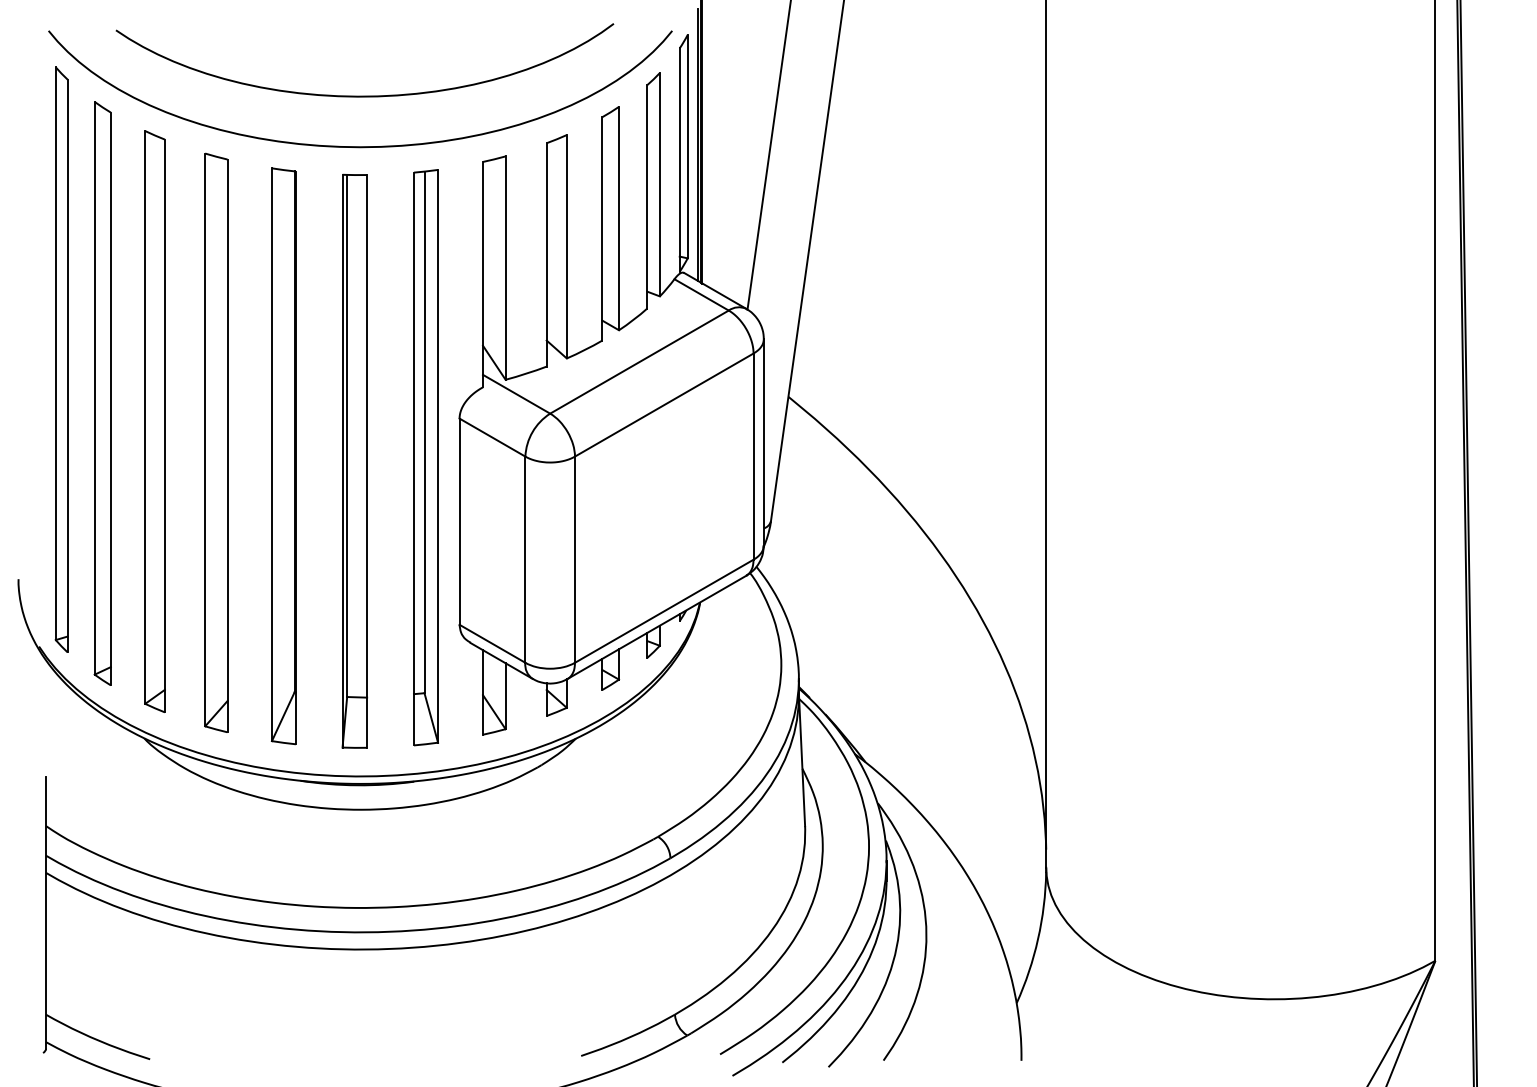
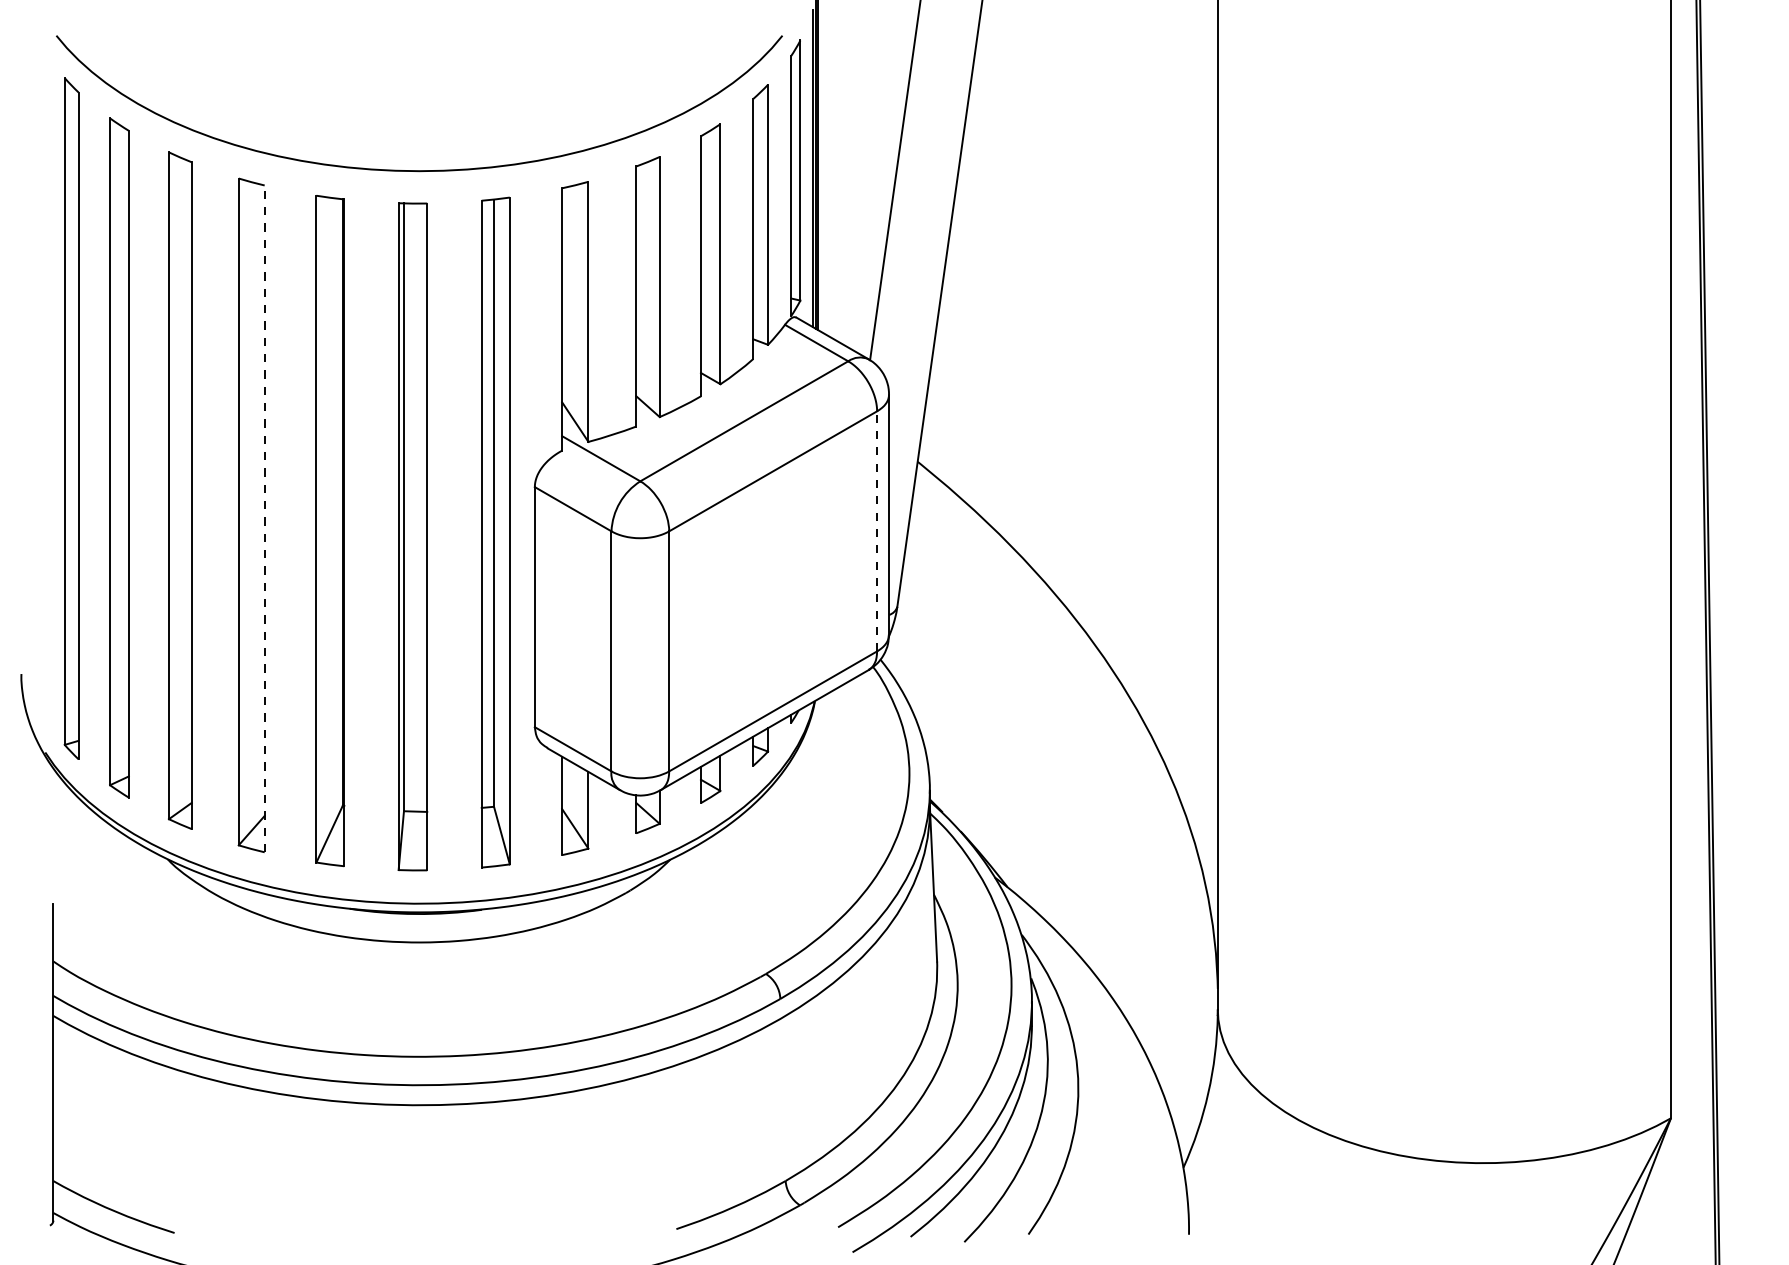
curve: (364, 95) -> (424, 110), removed
line: (227, 445) -> (264, 518), solid -> dashed
line: (753, 456) -> (877, 531), solid -> dashed

